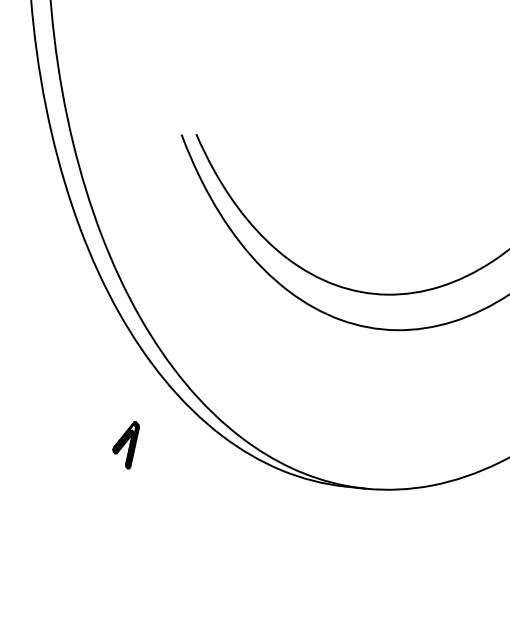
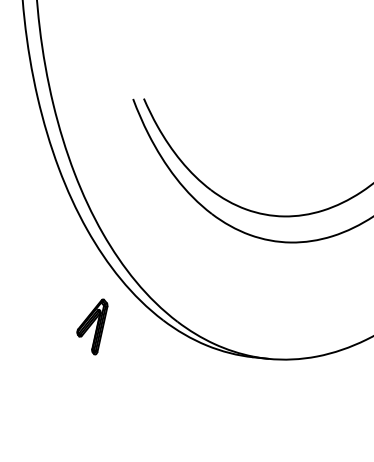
part: (126, 444) -> (92, 326), size x1.6

